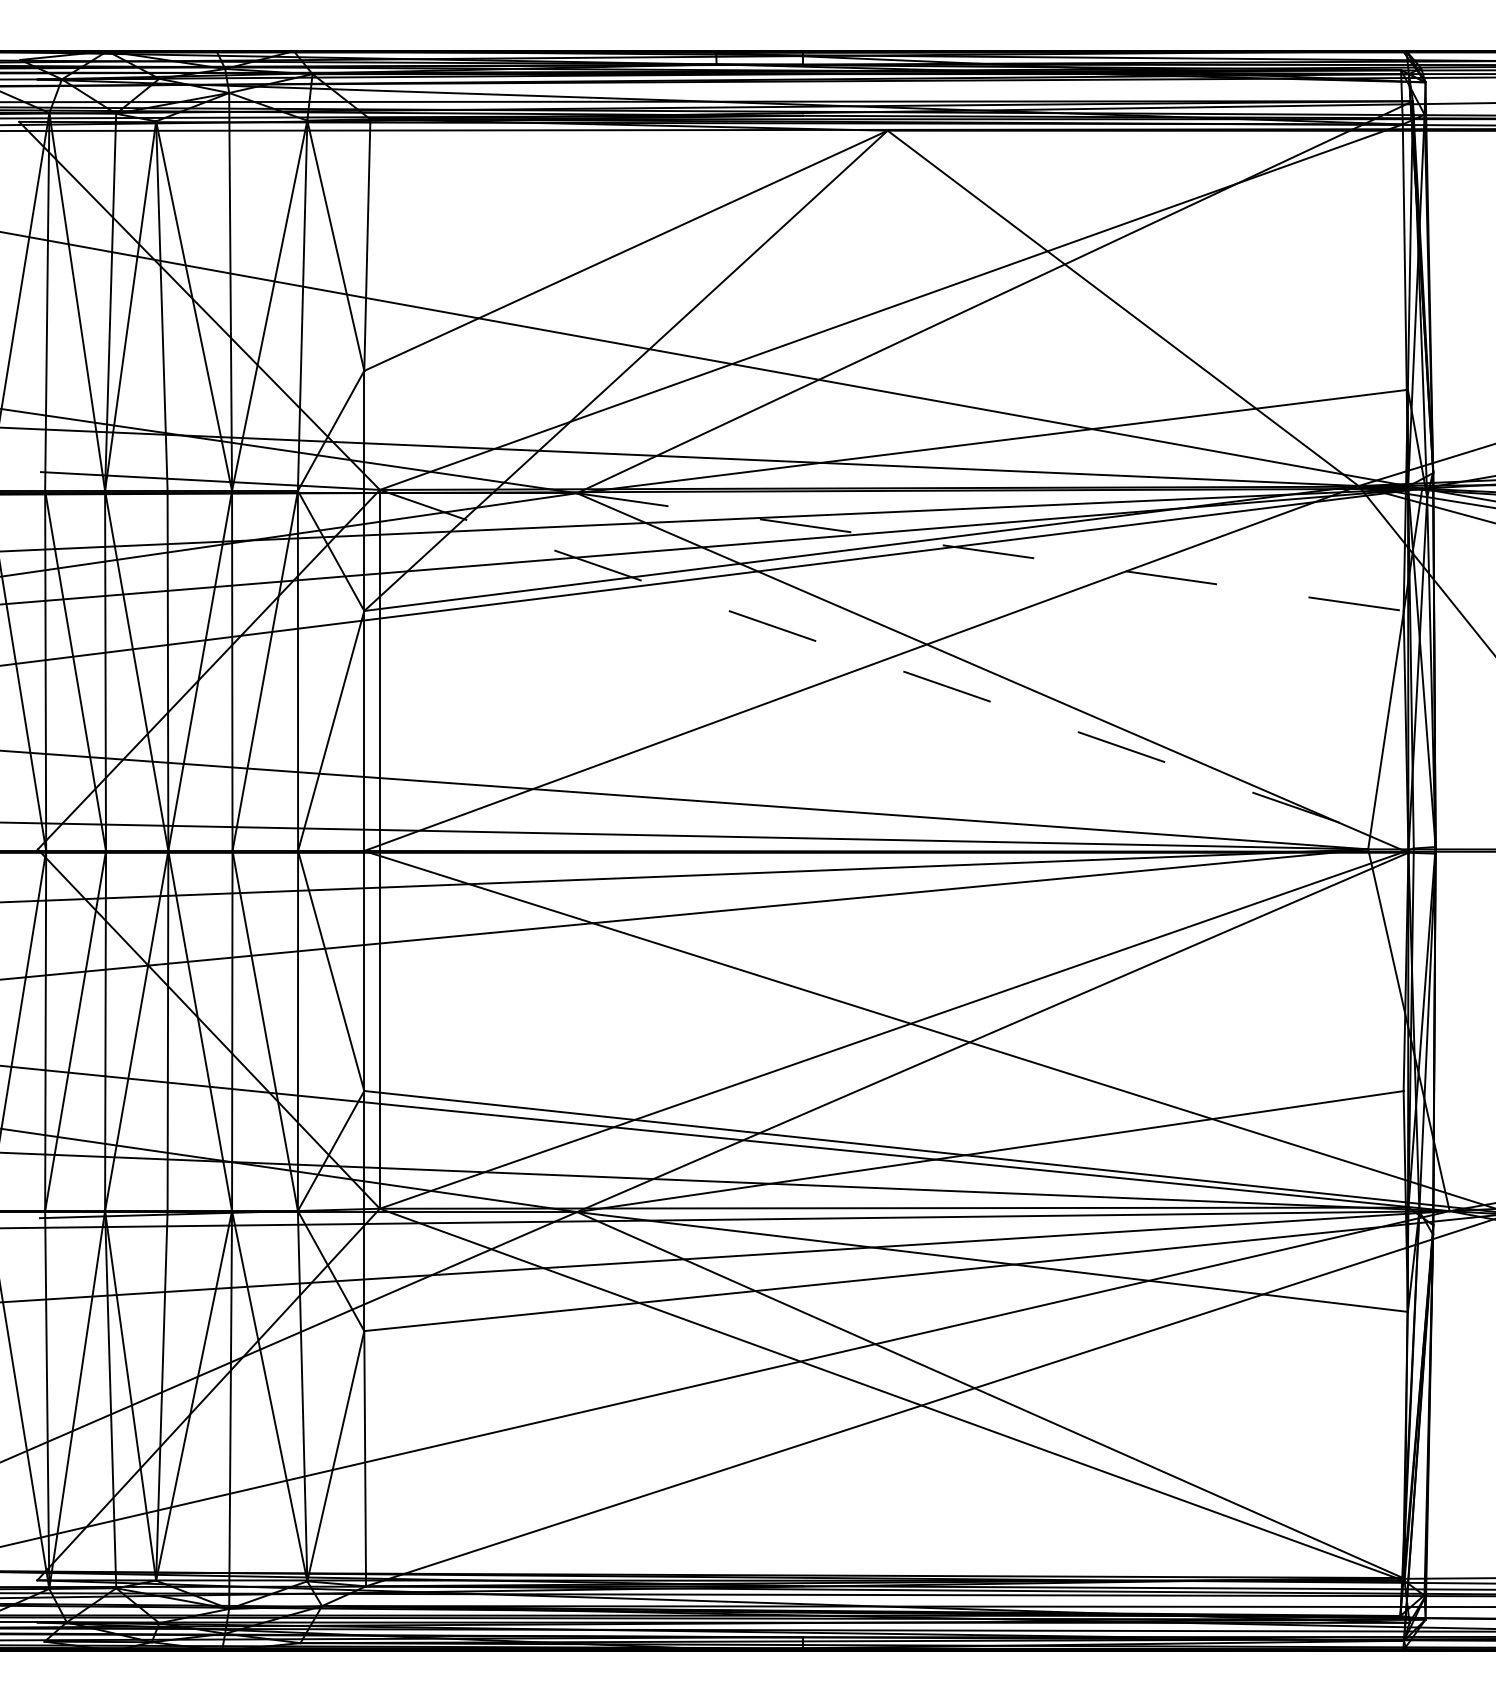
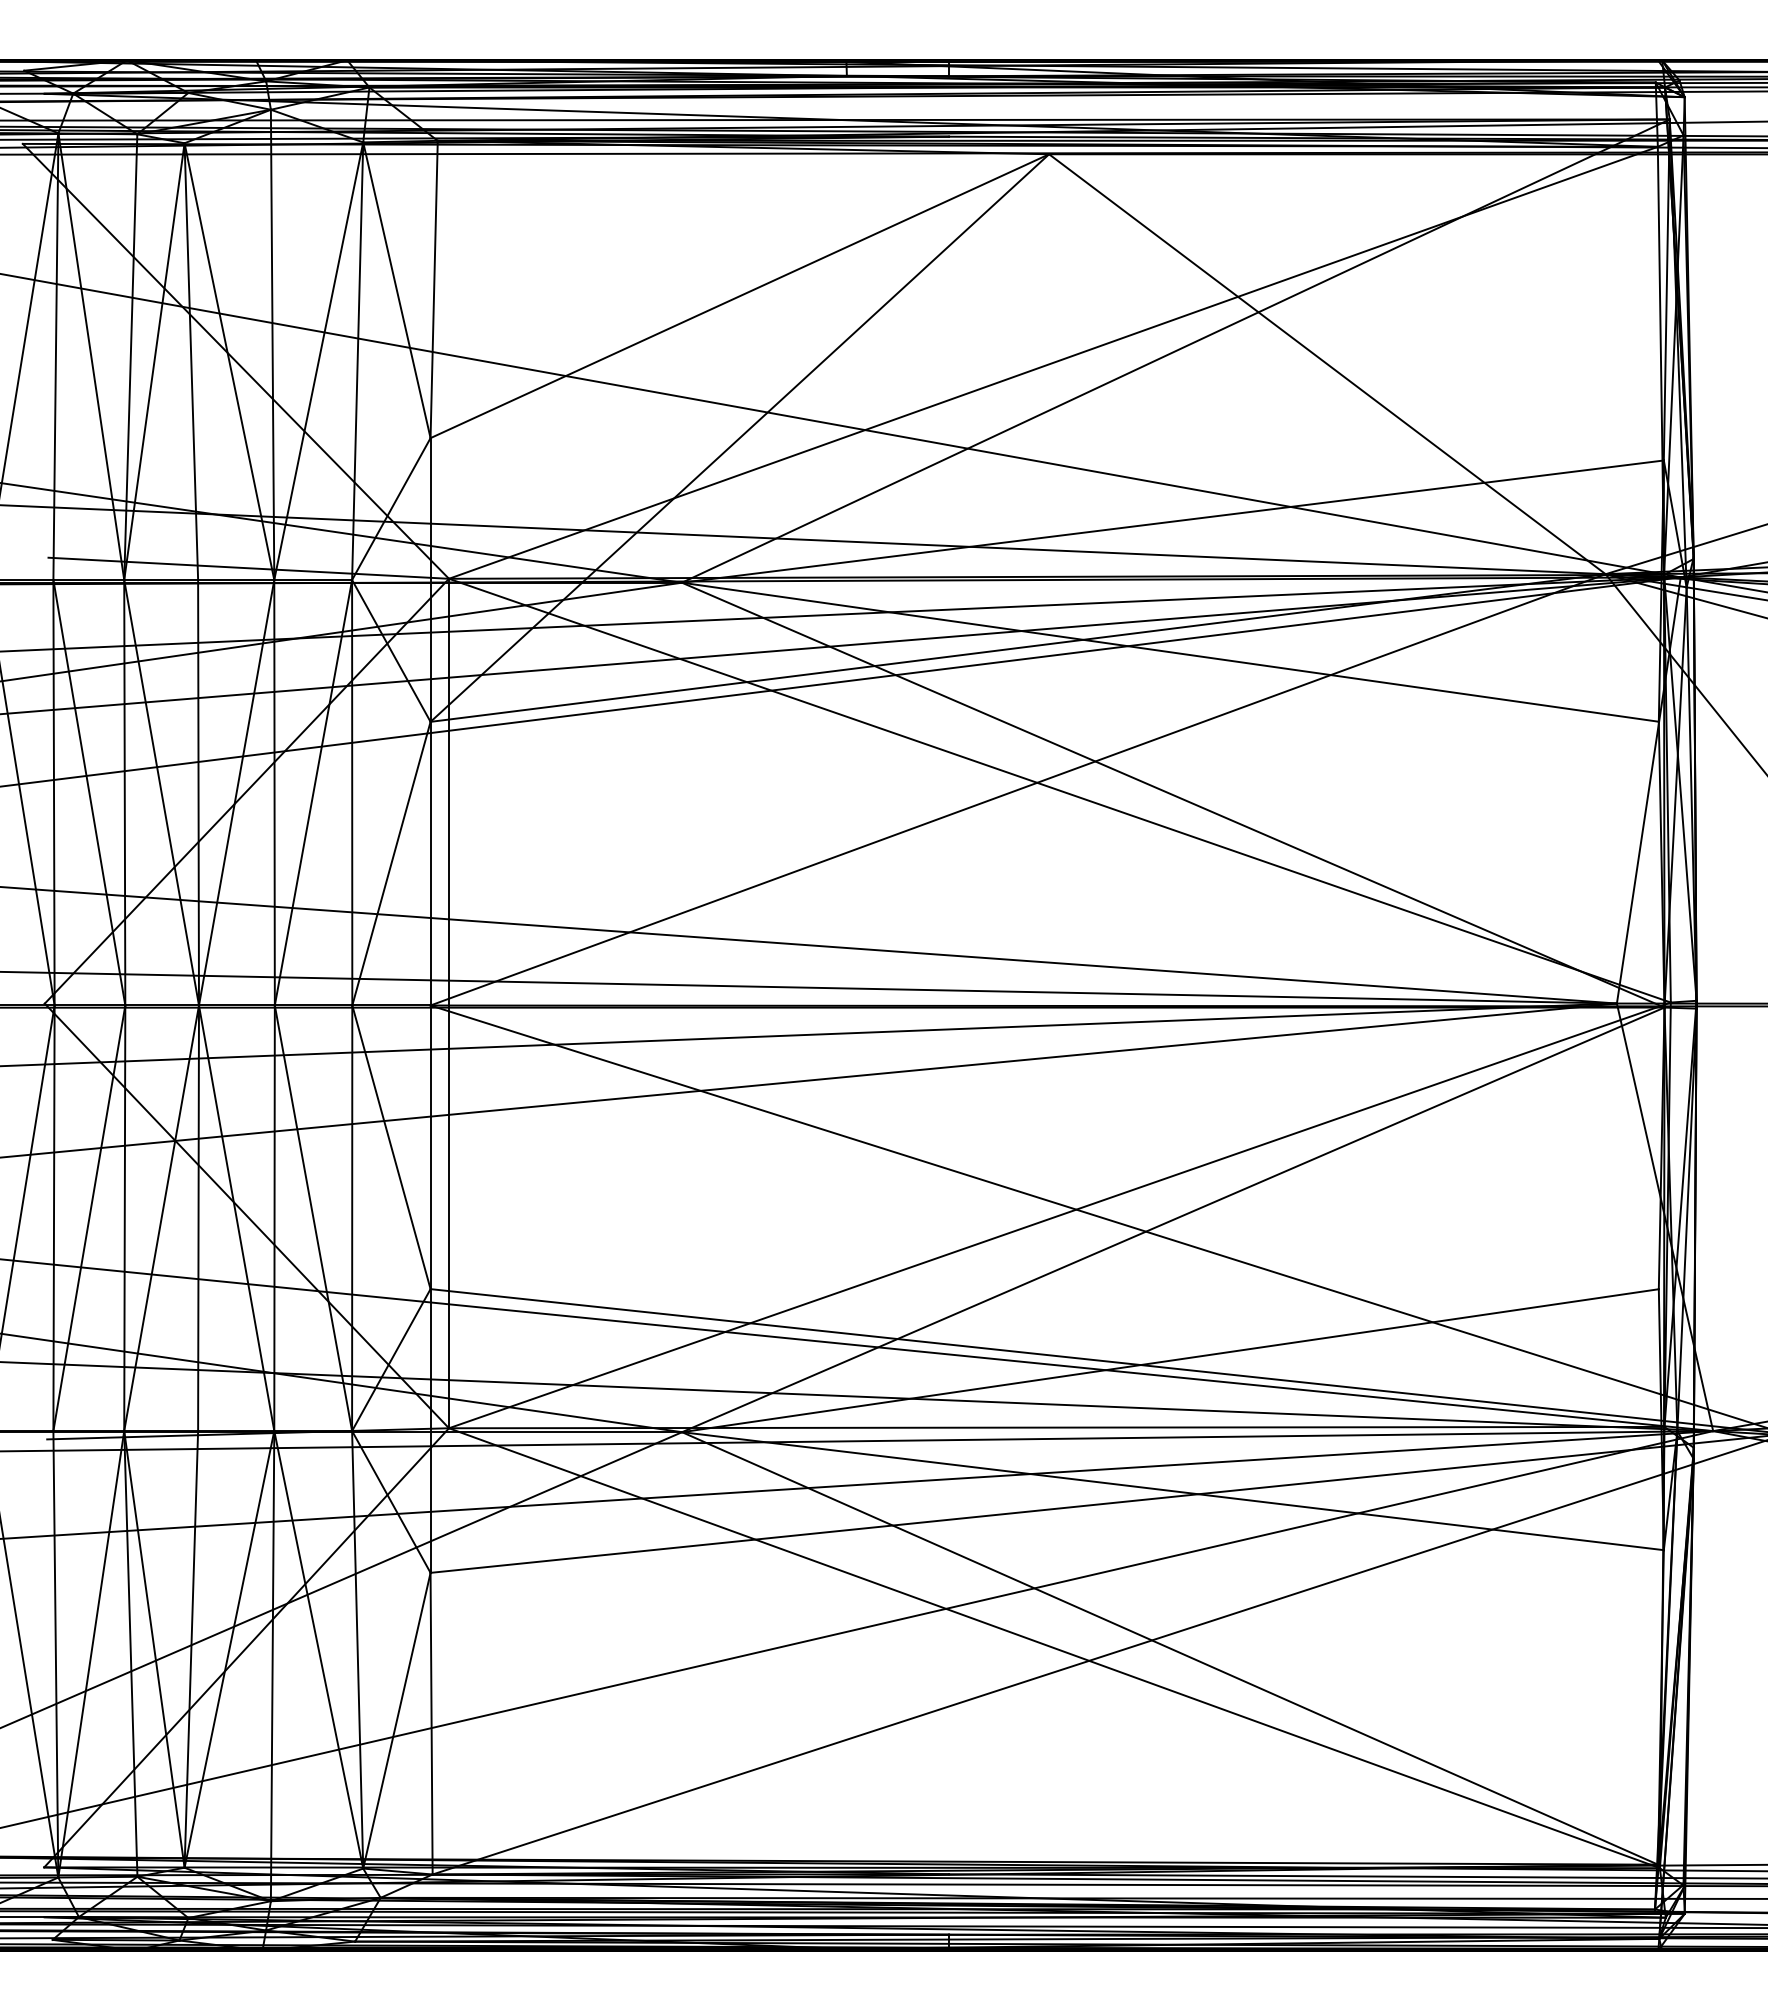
line: (990, 552) -> (1170, 652), dashed -> solid
line: (896, 669) -> (1059, 790), dashed -> solid

